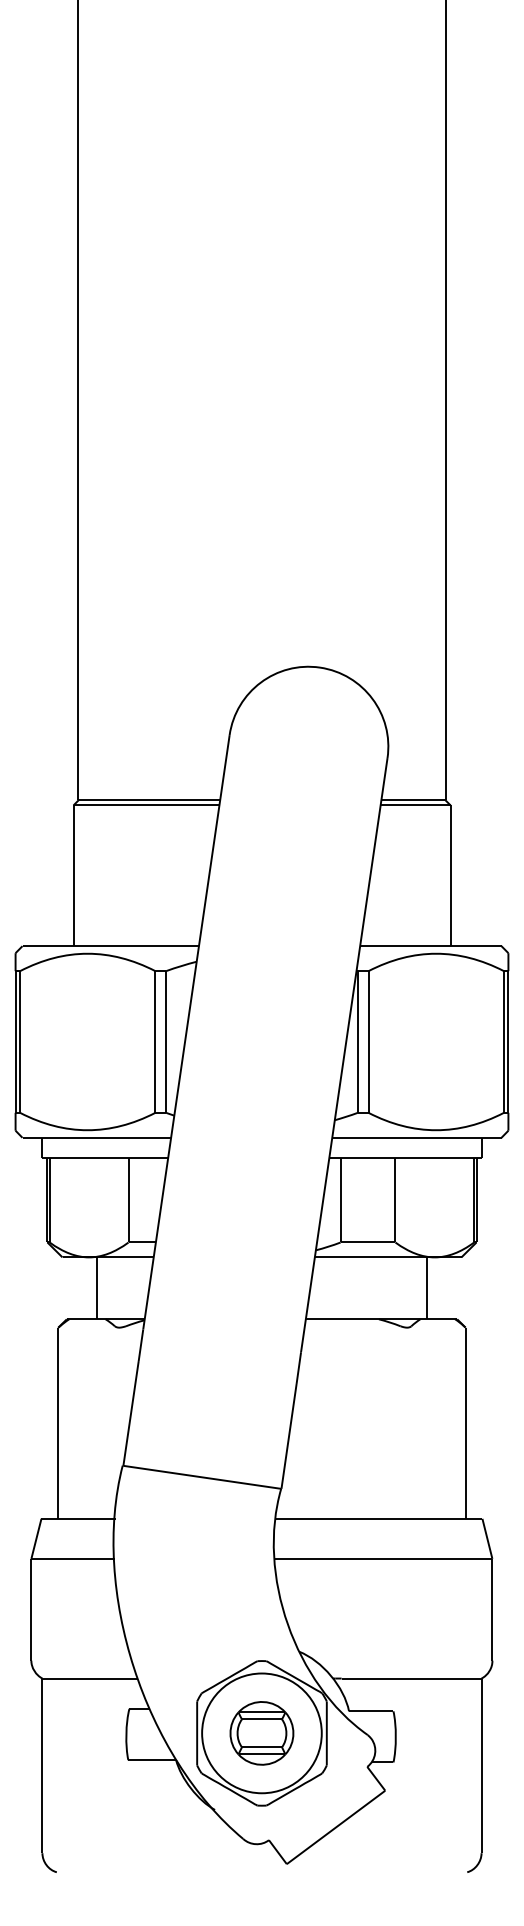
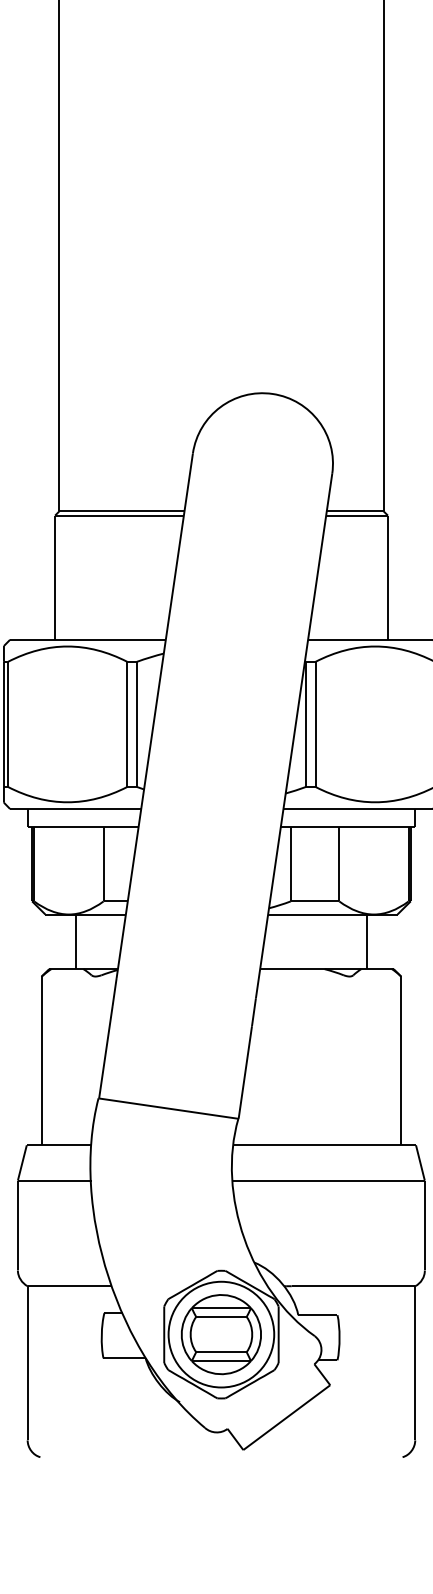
part: (261, 1733) -> (221, 1334), size x1.43

